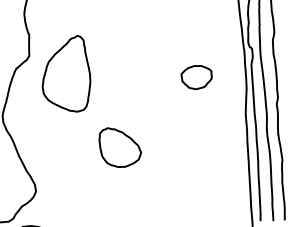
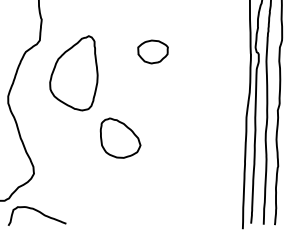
part: (65, 75) -> (73, 73), moved
part: (196, 77) -> (152, 51), moved

